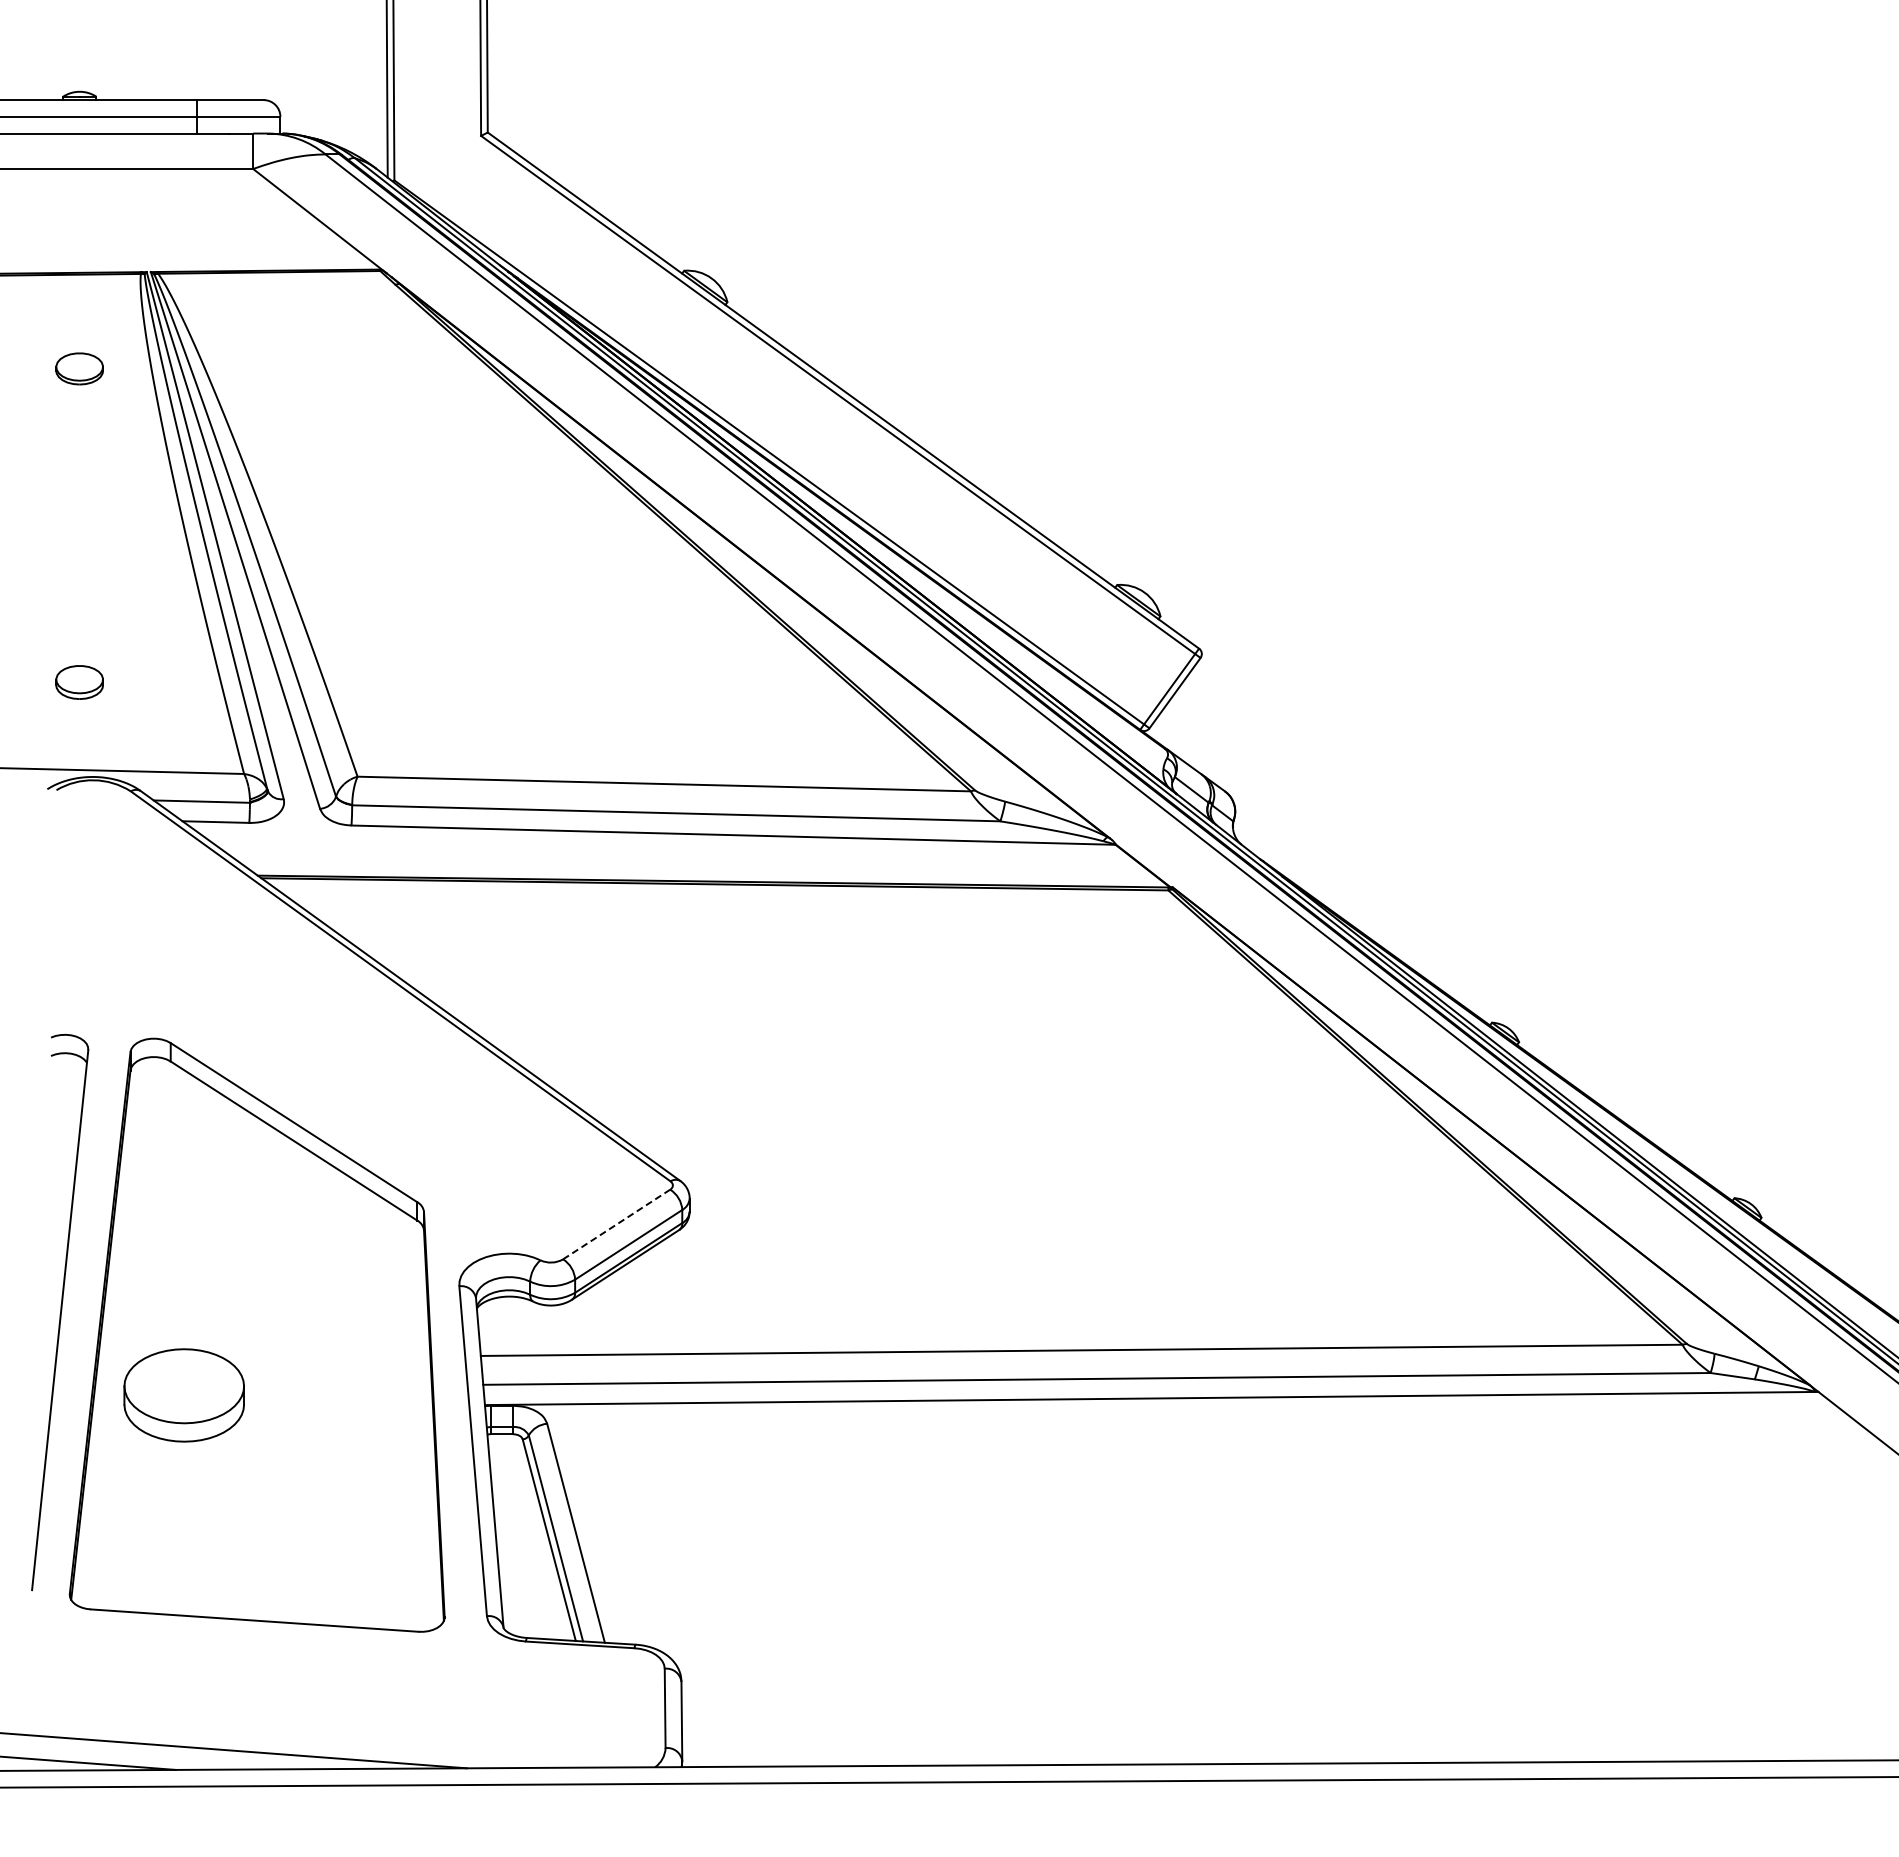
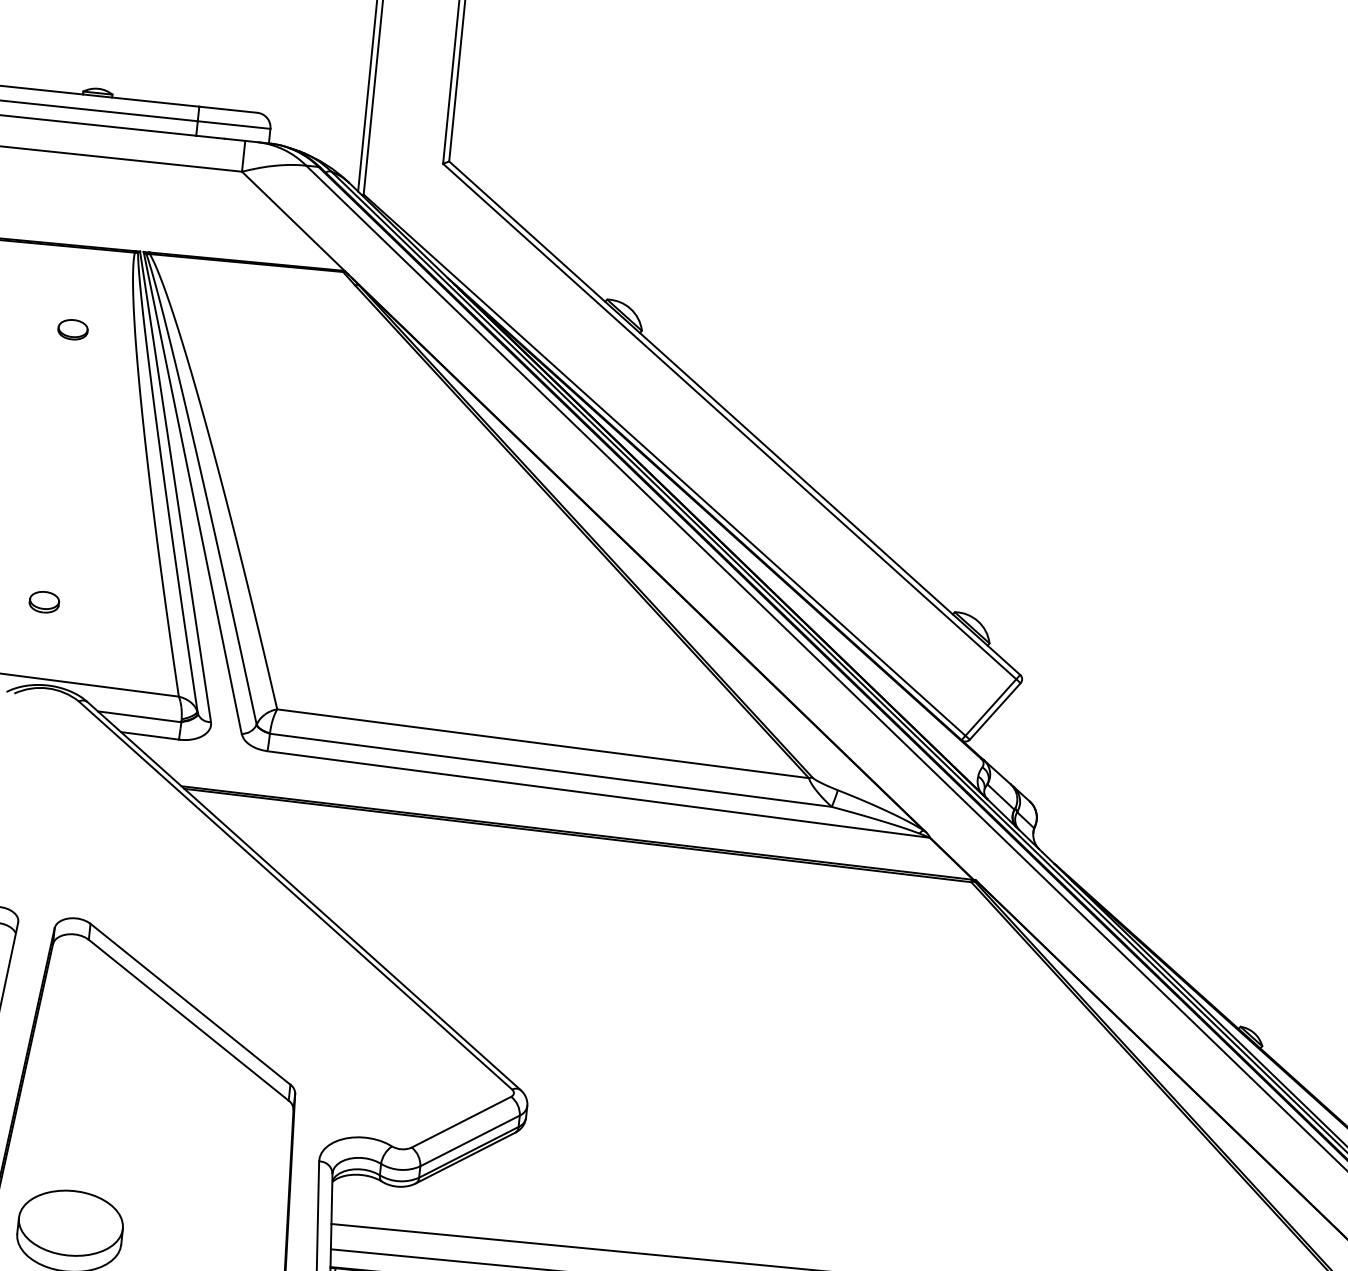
part: (79, 369) -> (72, 330), size x0.71
part: (79, 682) -> (44, 602), size x0.71
line: (616, 1224) -> (461, 1122), dashed -> solid

